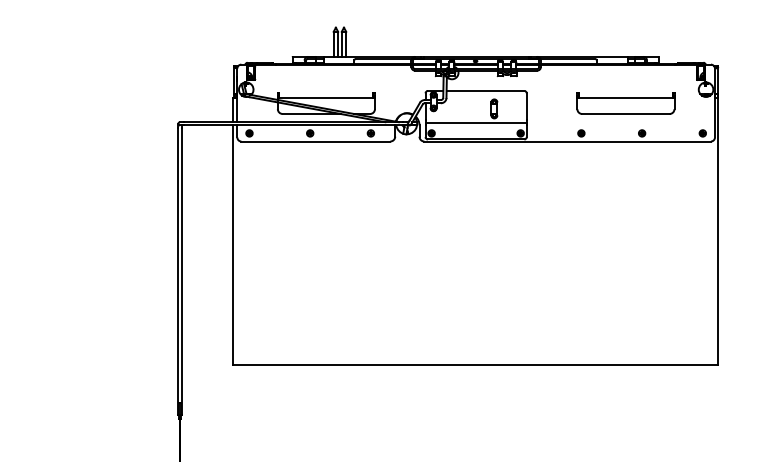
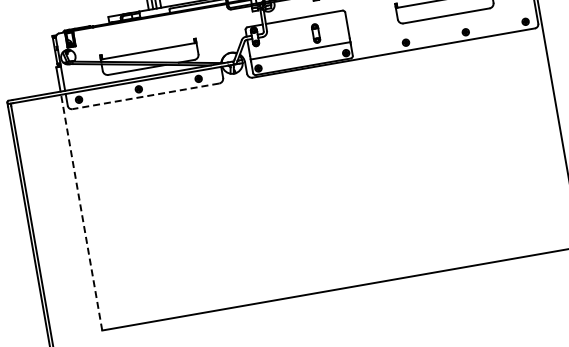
line: (315, 141) -> (145, 96), solid -> dashed
line: (232, 245) -> (81, 213), solid -> dashed

